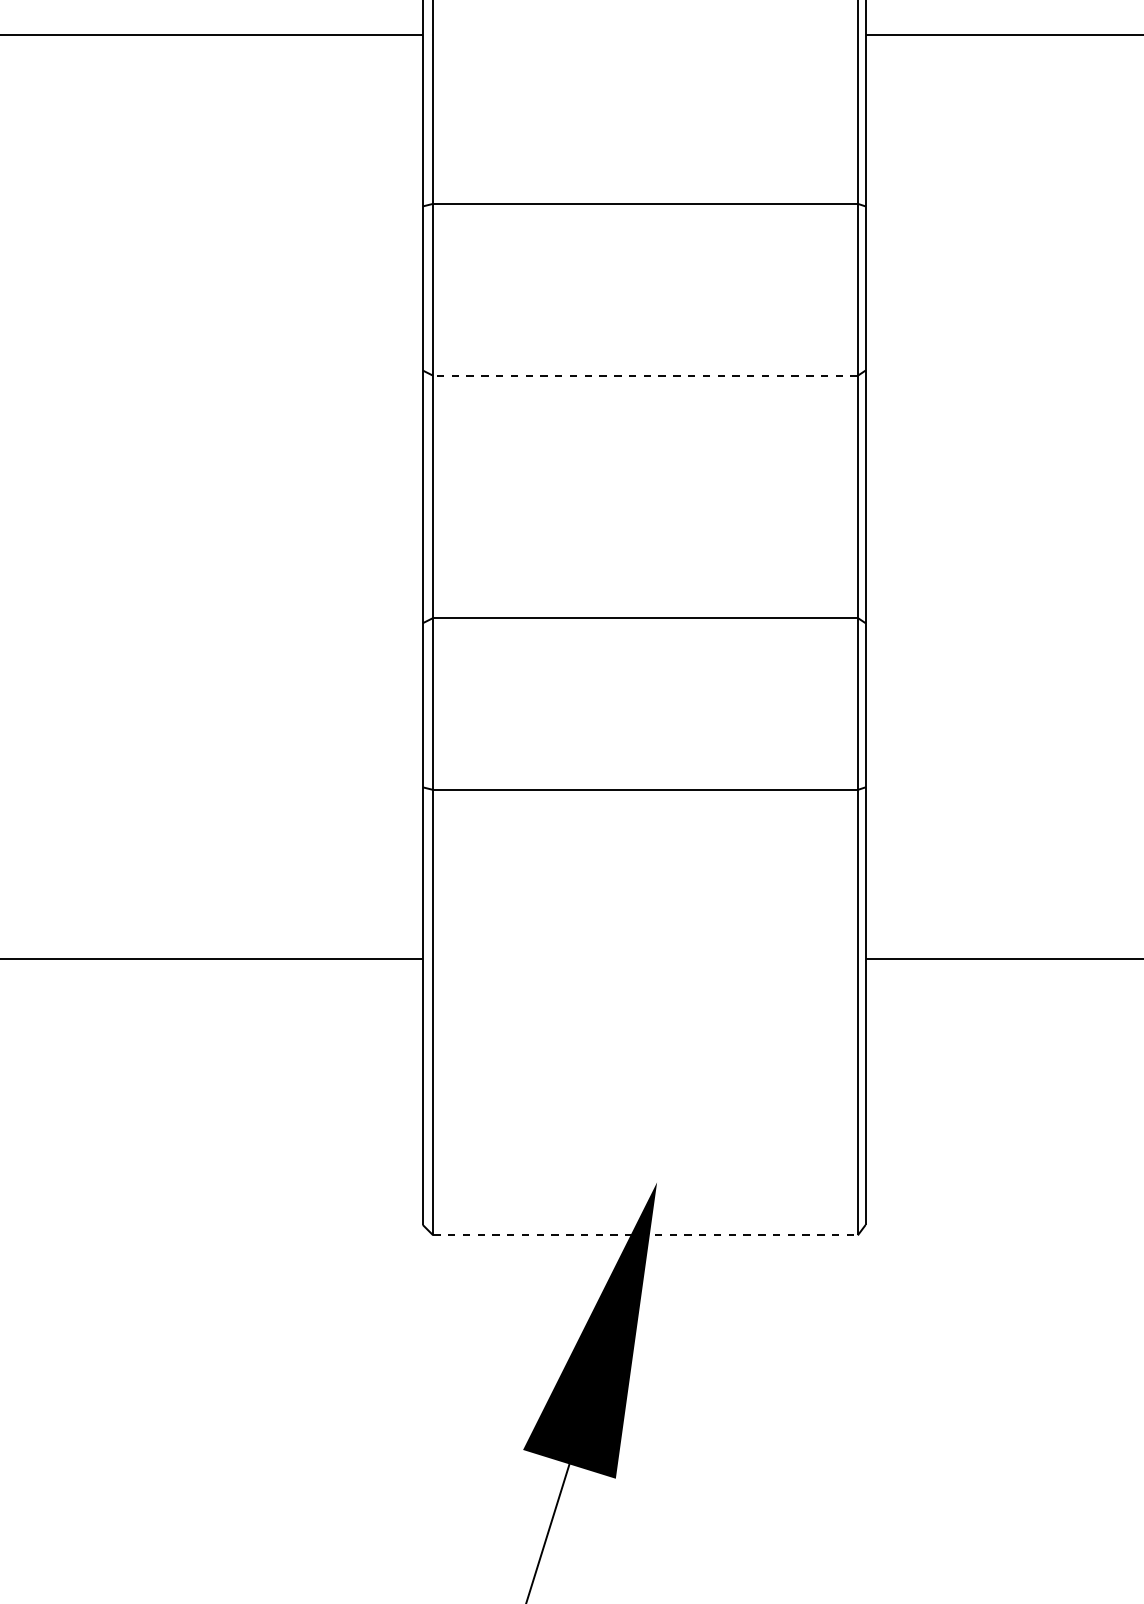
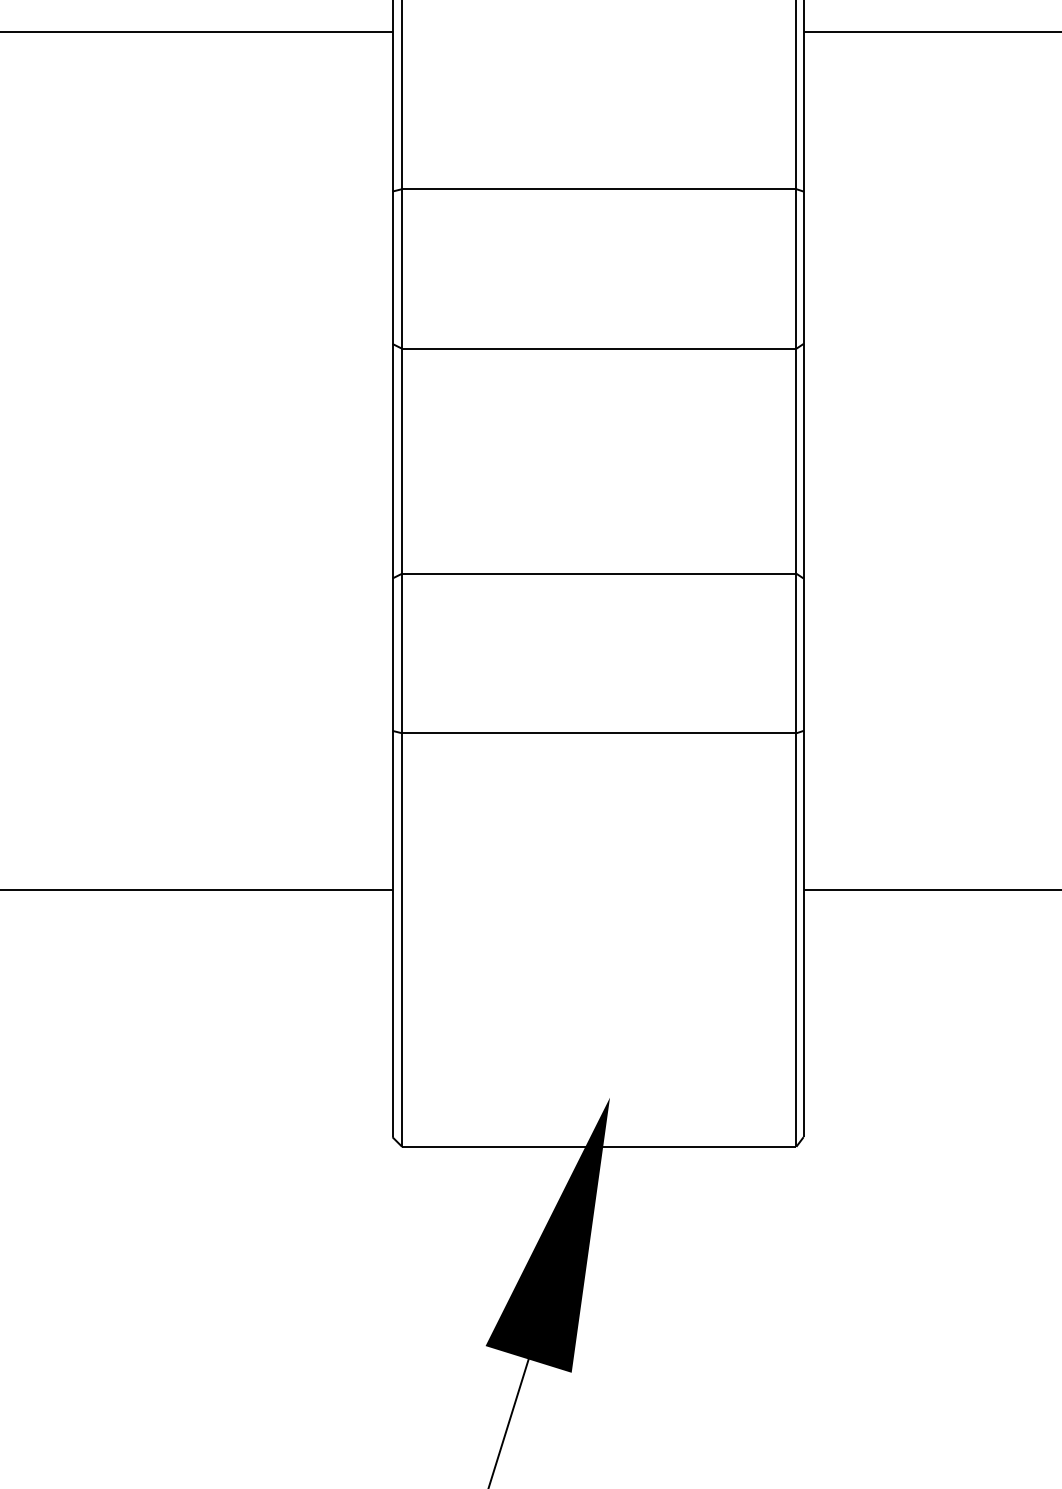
line: (645, 375) -> (599, 348), dashed -> solid
line: (646, 1235) -> (600, 1146), dashed -> solid

